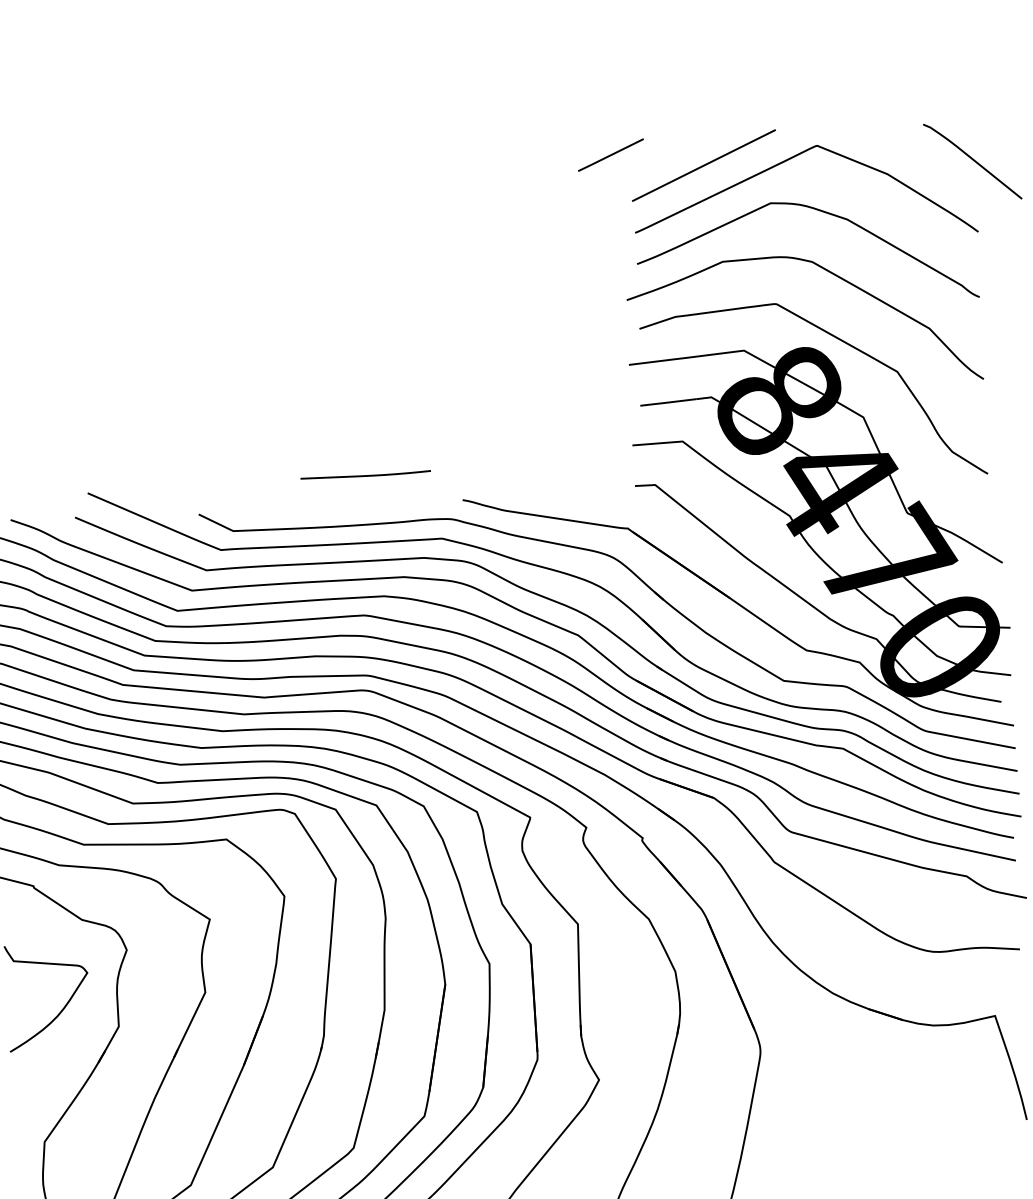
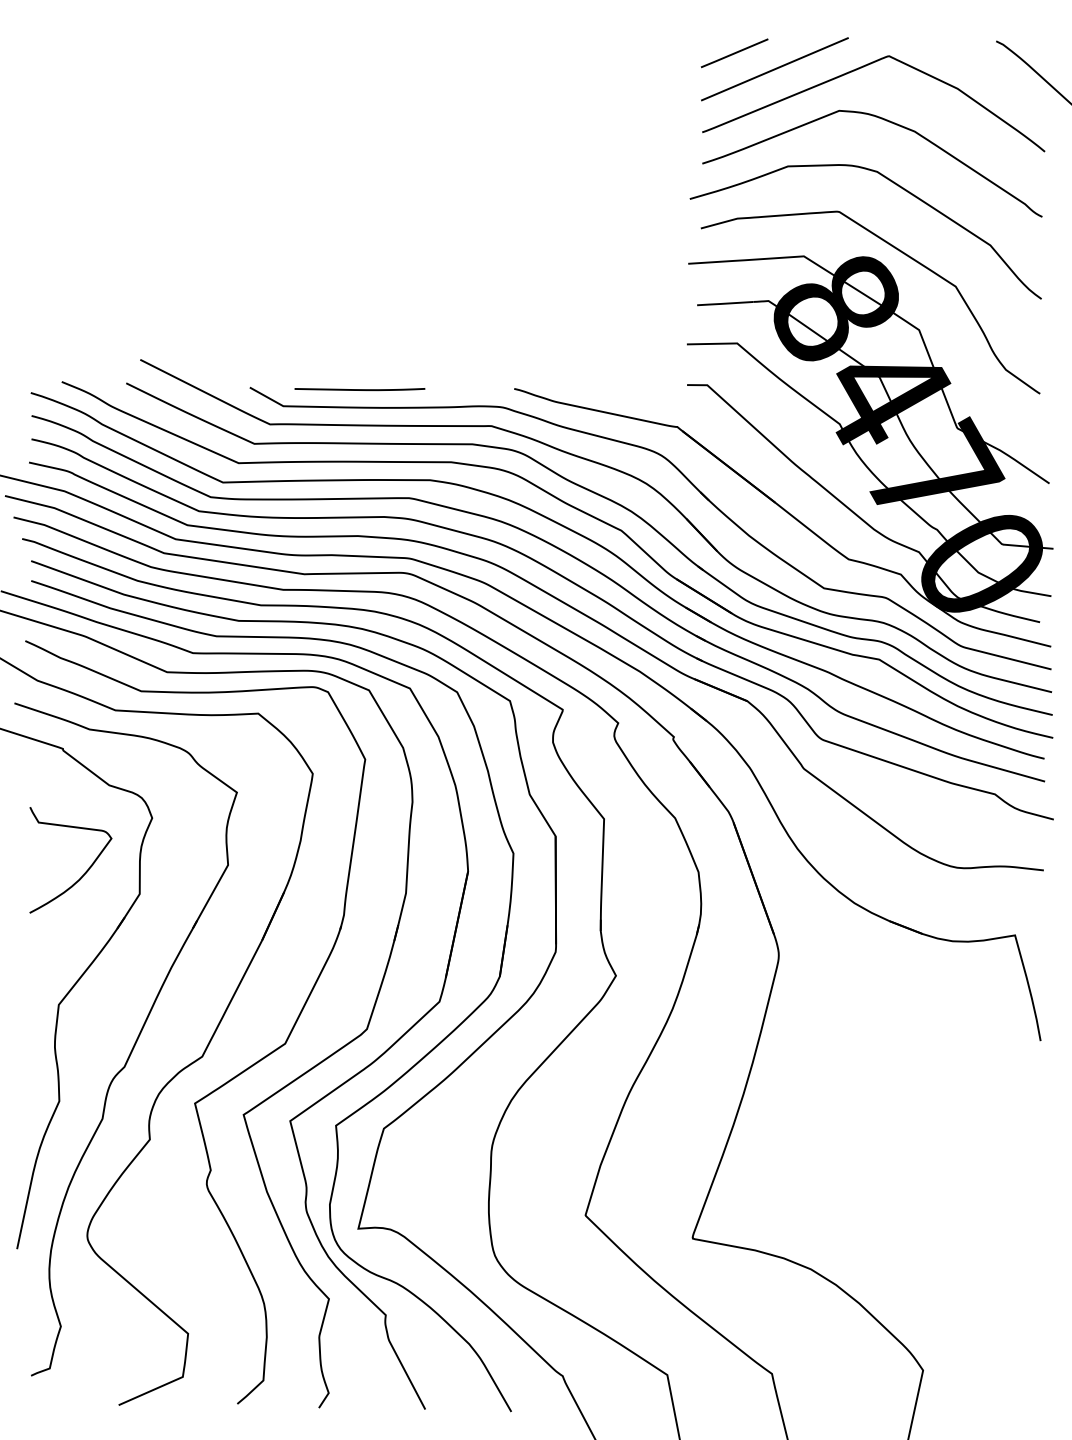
line: (610, 155) -> (734, 53), moved
line: (365, 475) -> (359, 389), moved

